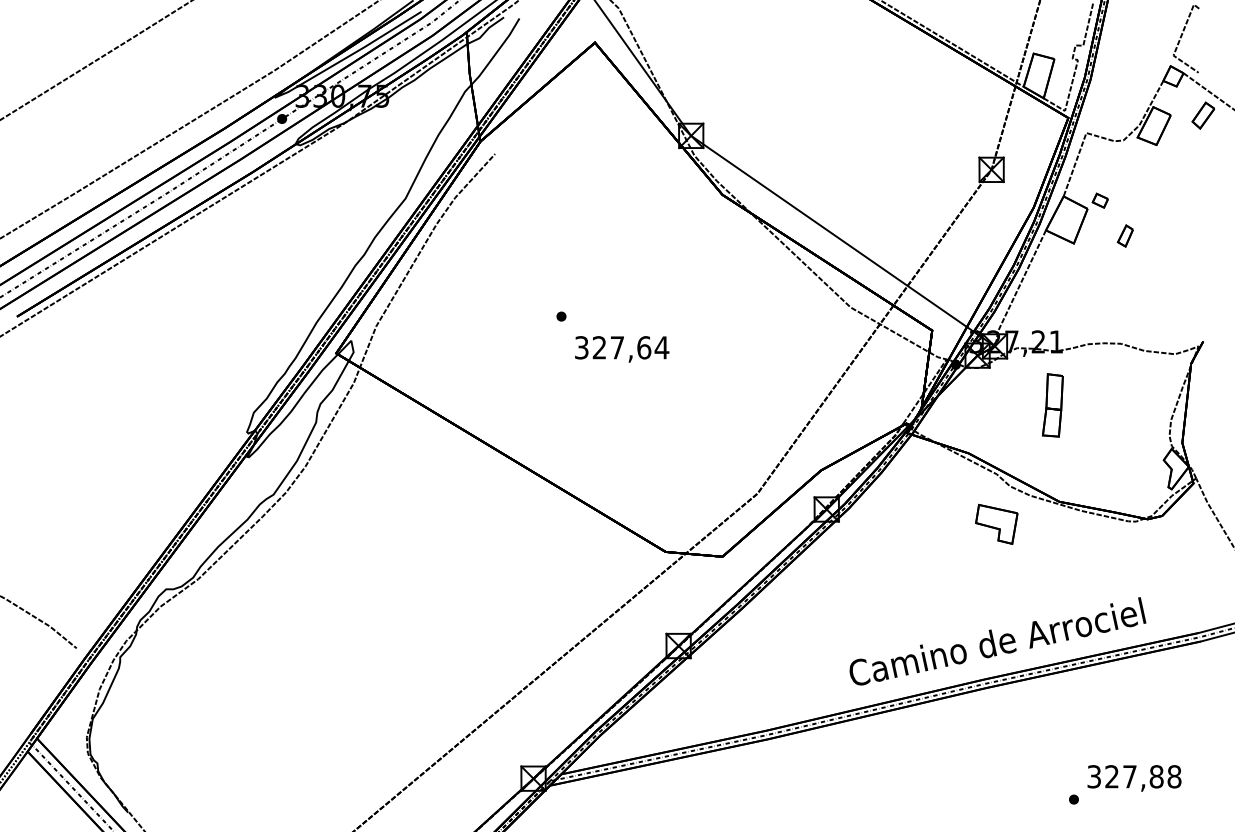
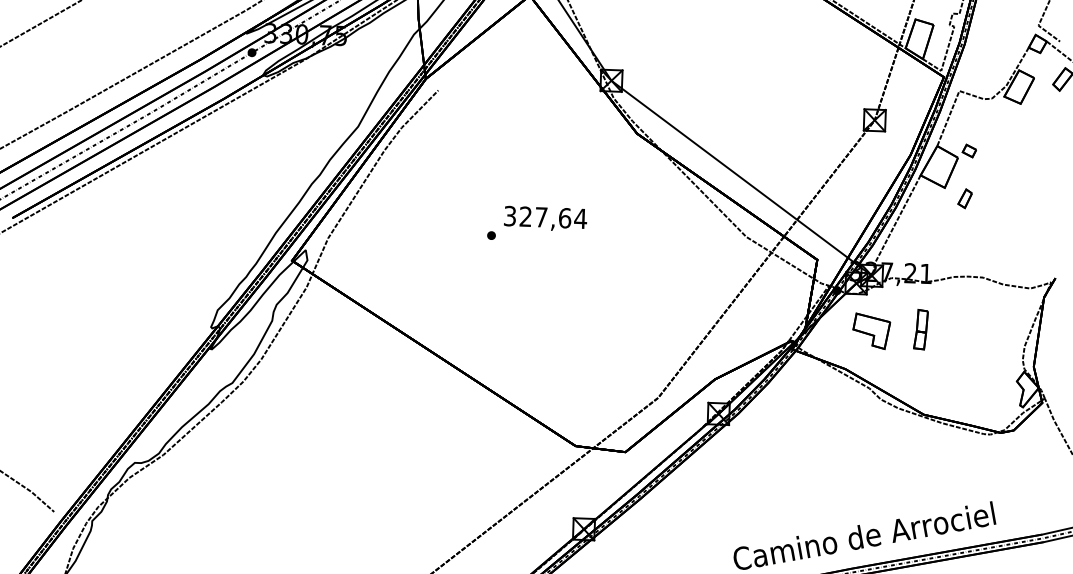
part: (1124, 235) -> (964, 198), moved
text: (622, 349) -> (545, 219), moved
part: (1052, 405) -> (920, 329), size x0.71
part: (996, 523) -> (871, 330), moved

